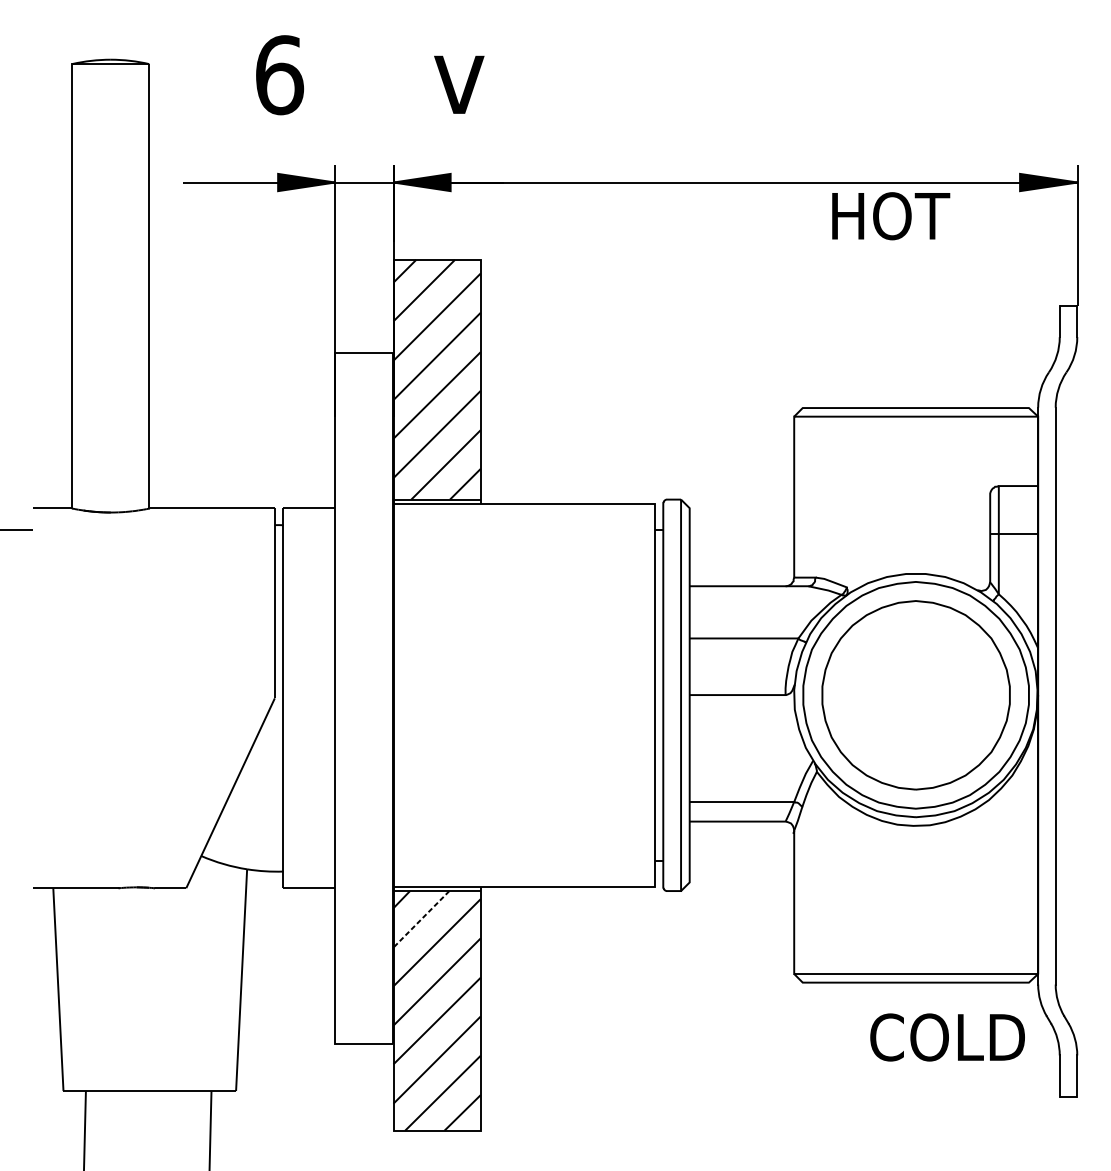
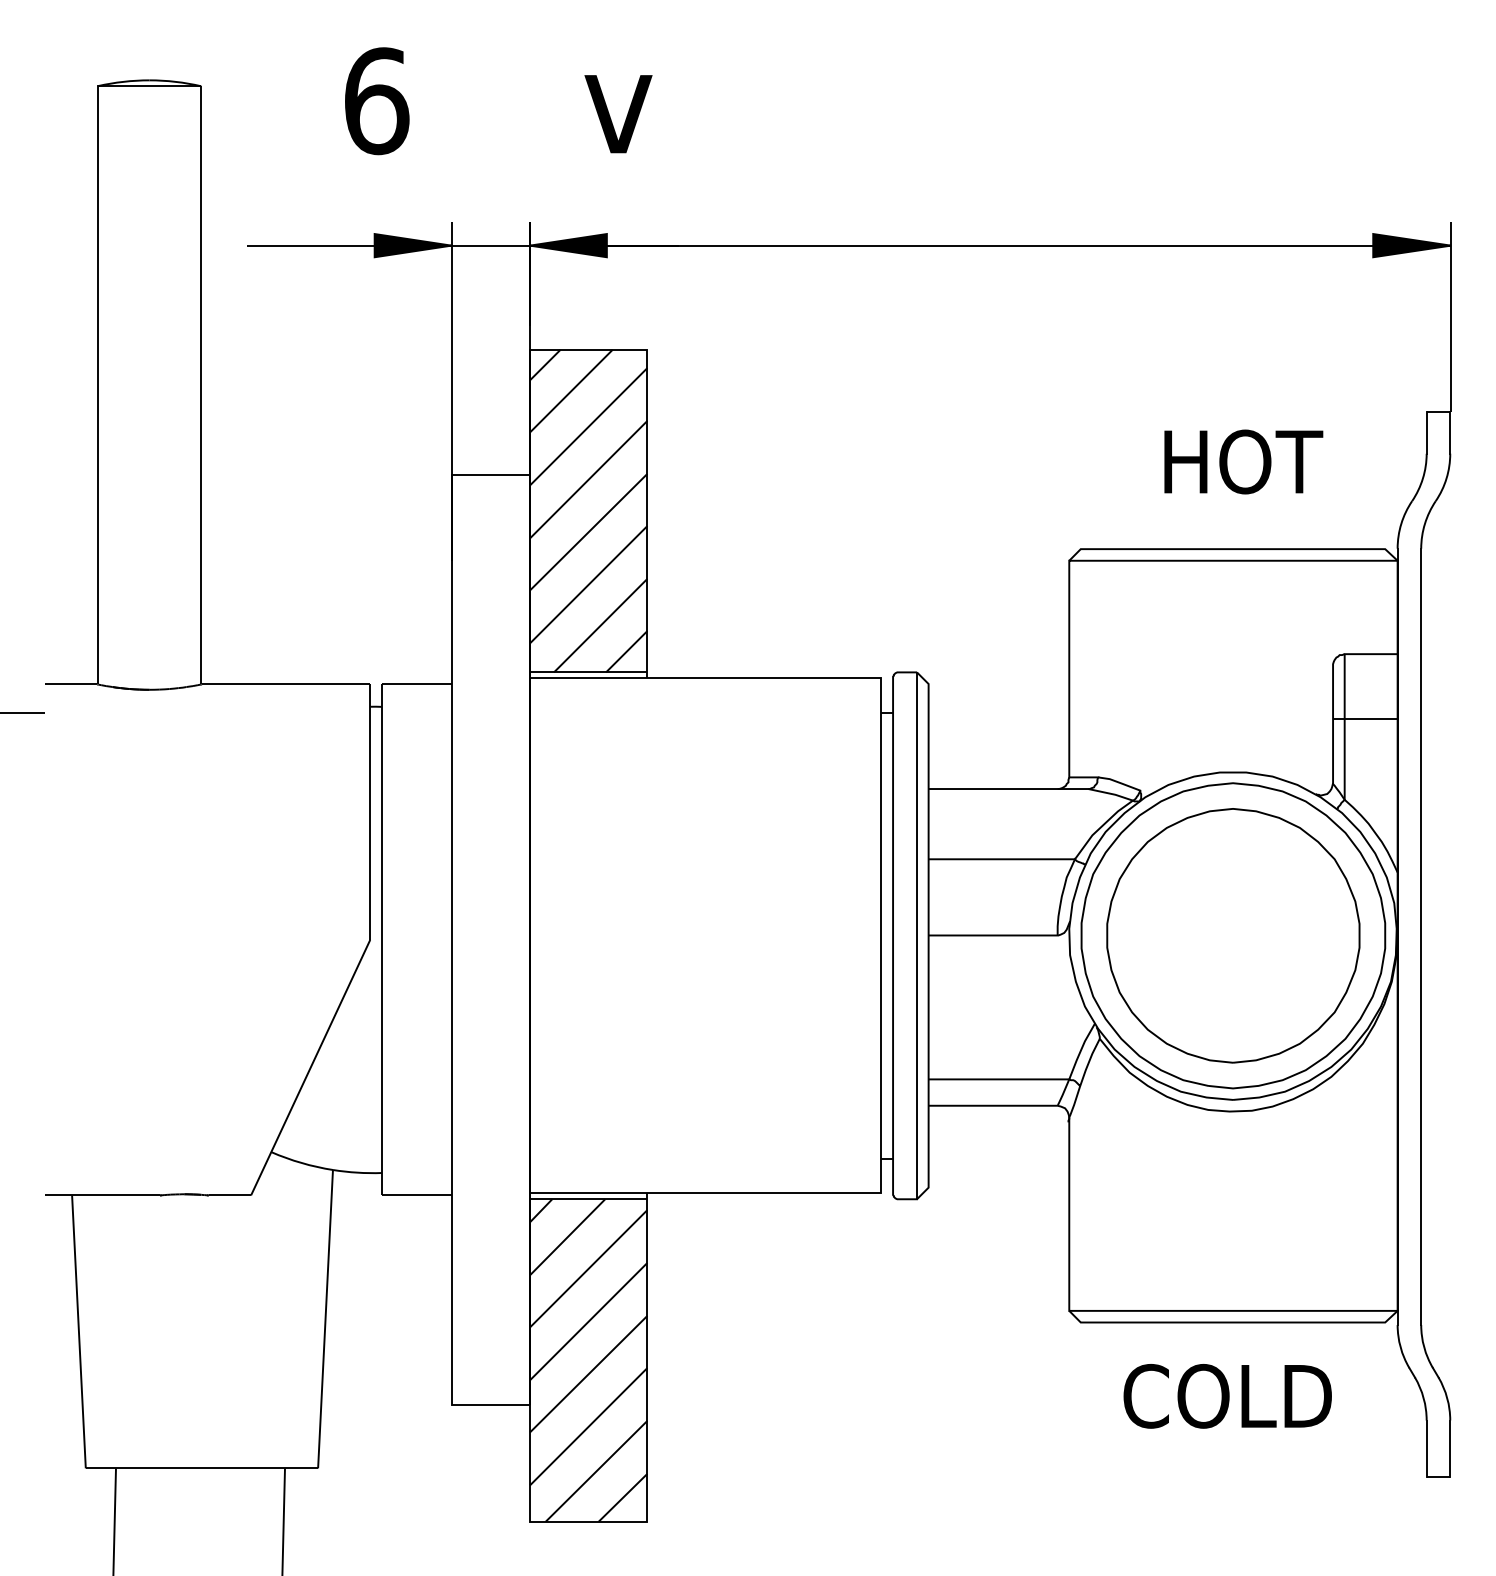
text: (890, 215) -> (1243, 461), moved
line: (421, 919) -> (567, 1237), dashed -> solid
text: (947, 1037) -> (1227, 1396), moved

